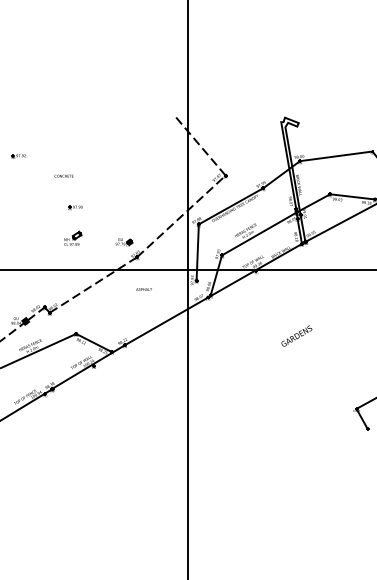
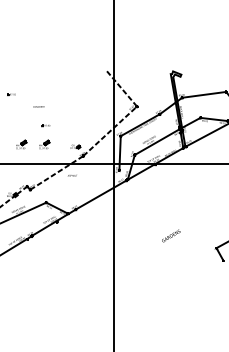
part: (35, 238) -> (21, 144), added
text: (144, 289) -> (72, 175), moved
text: (297, 335) -> (171, 235), moved

